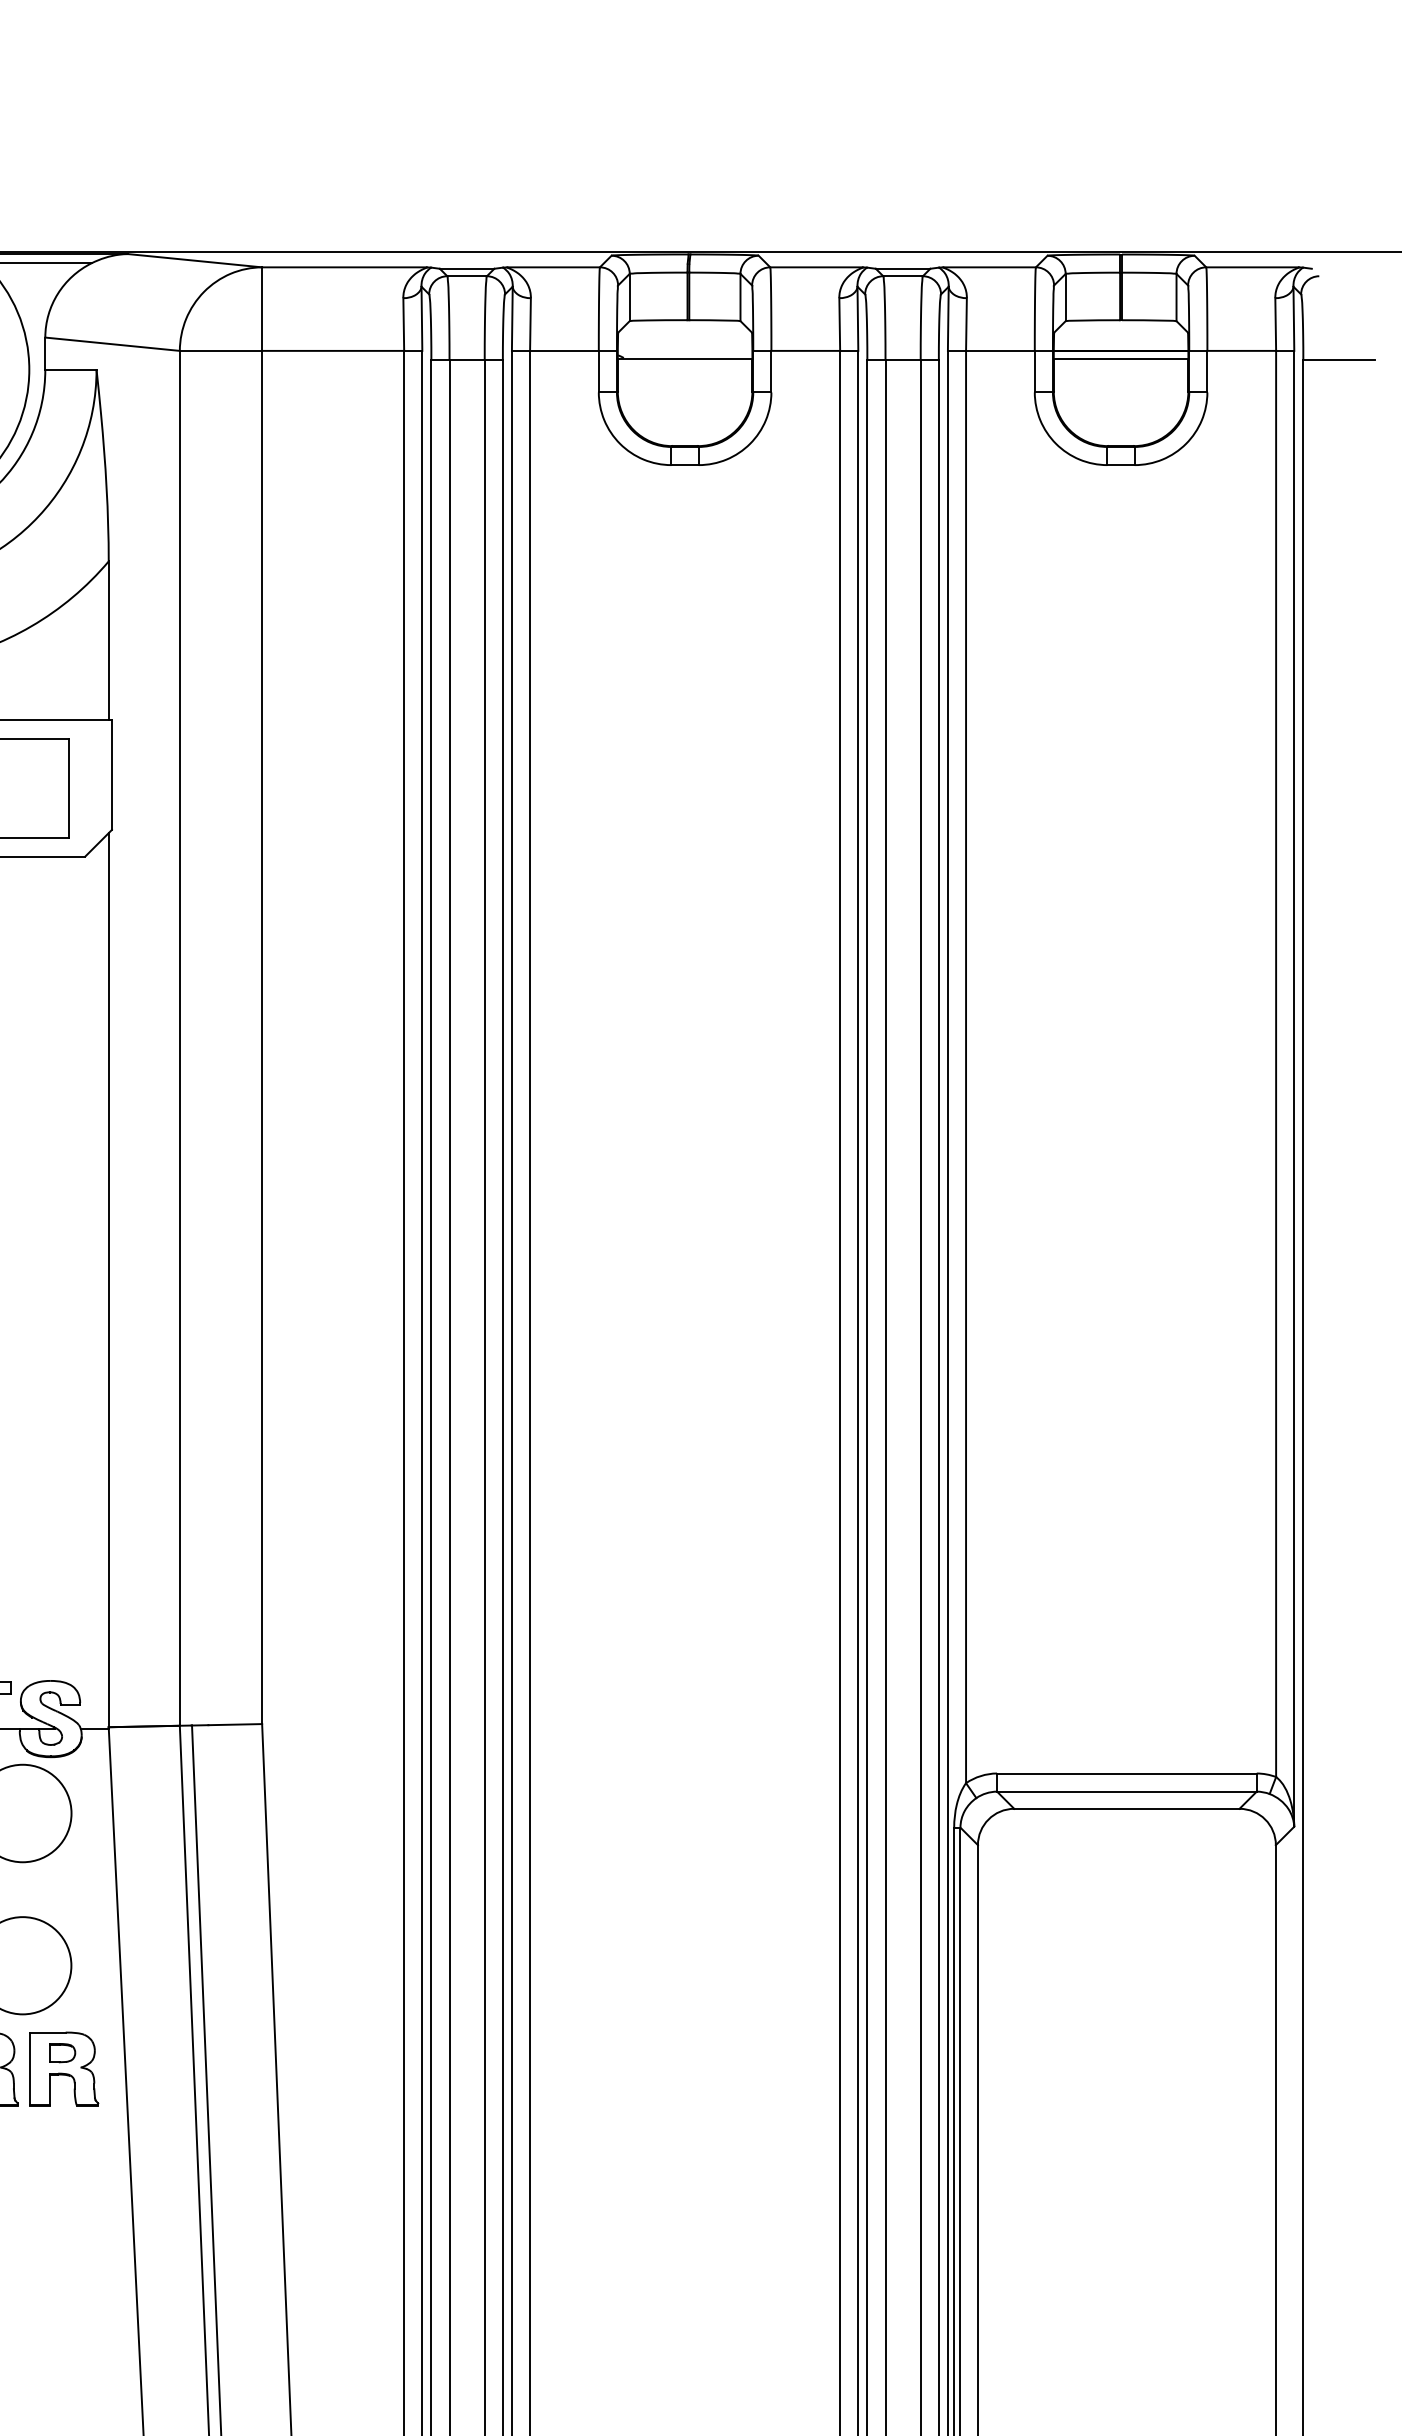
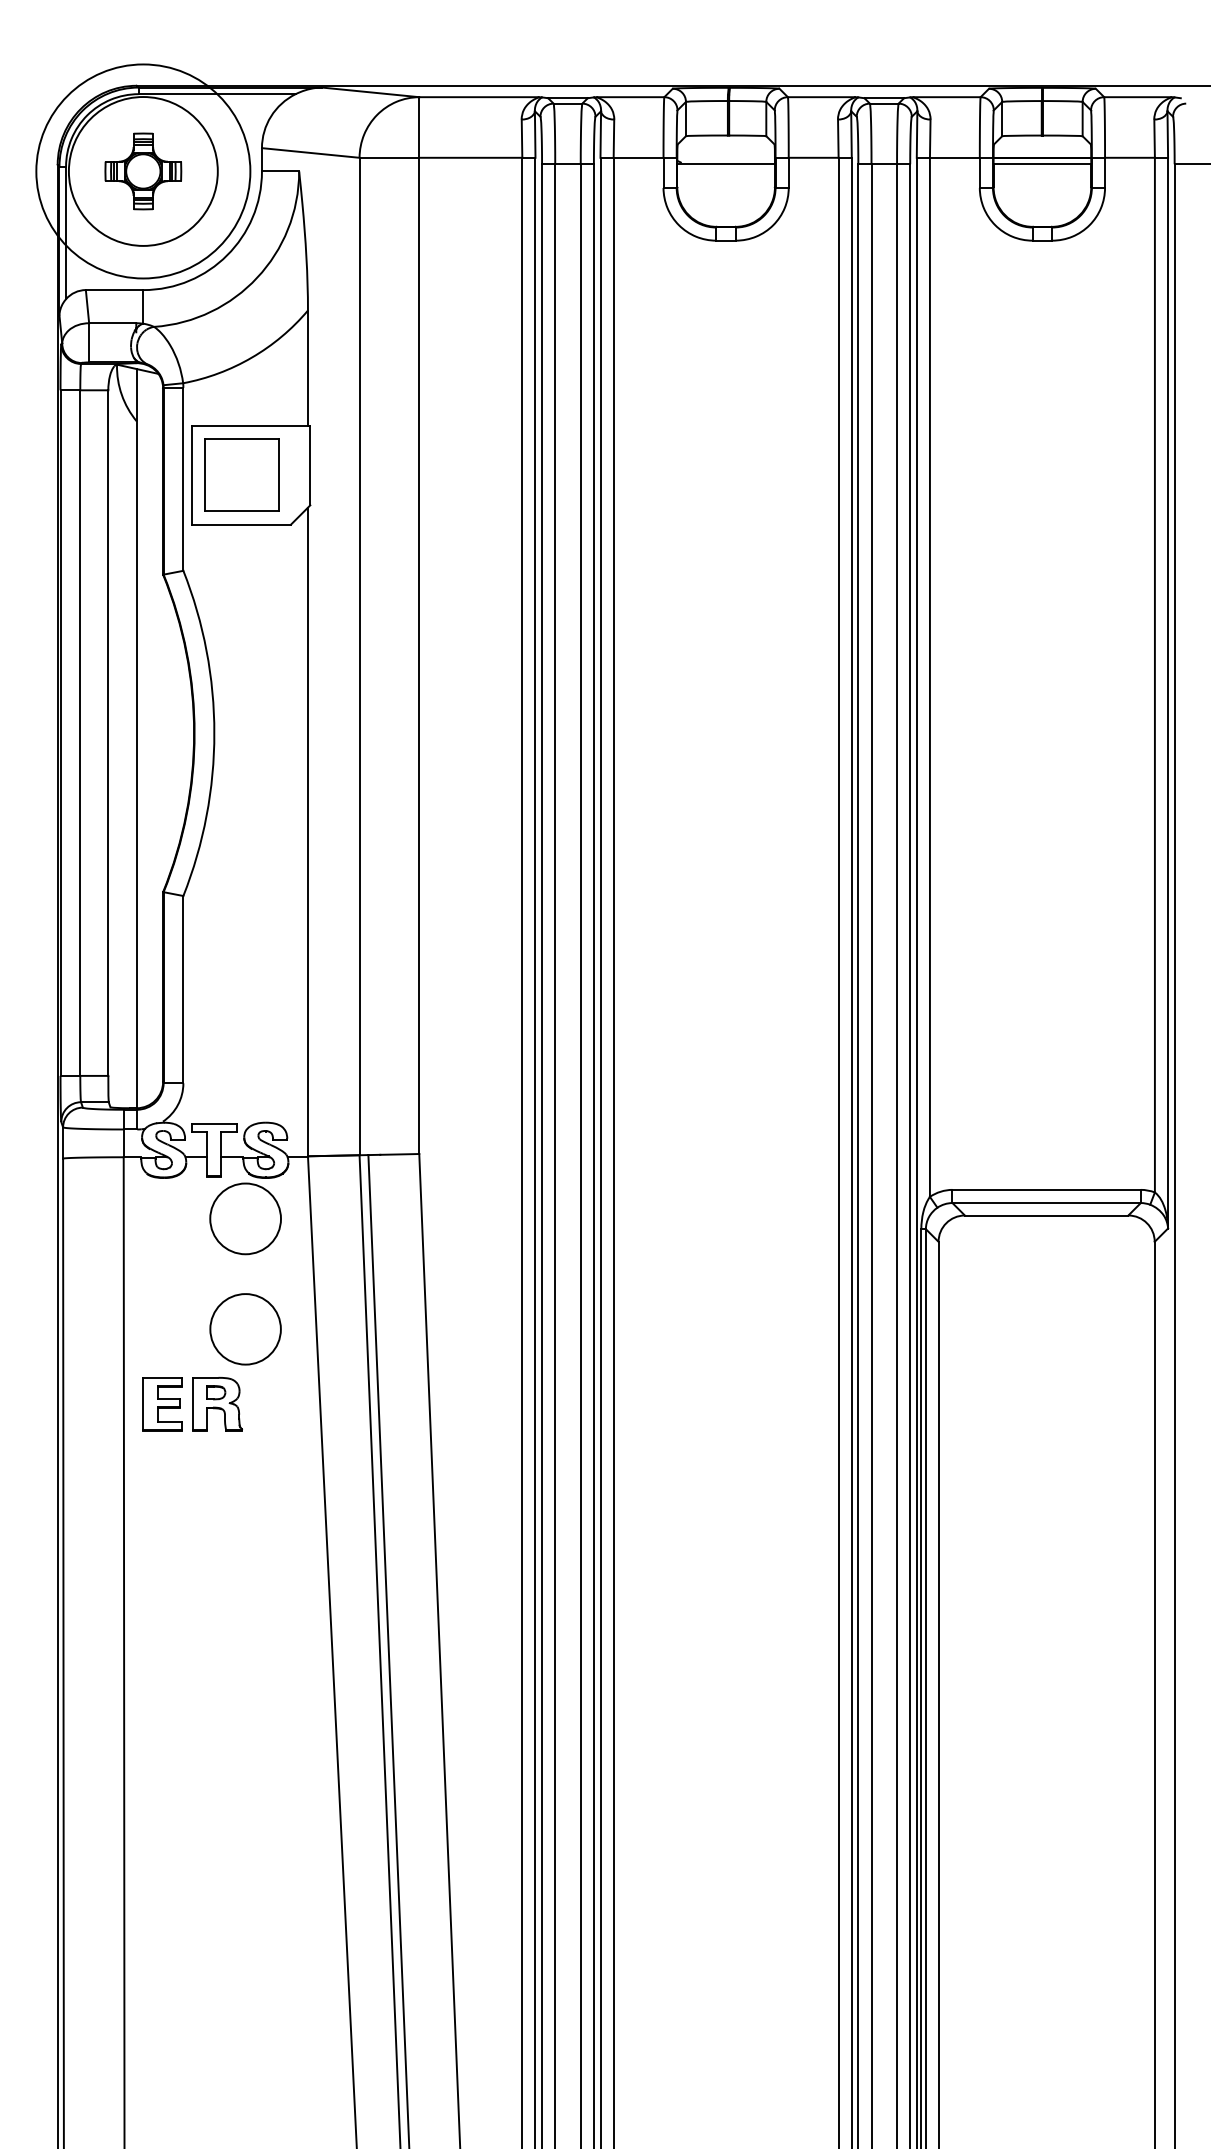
part: (63, 2067) -> (275, 1403), removed

